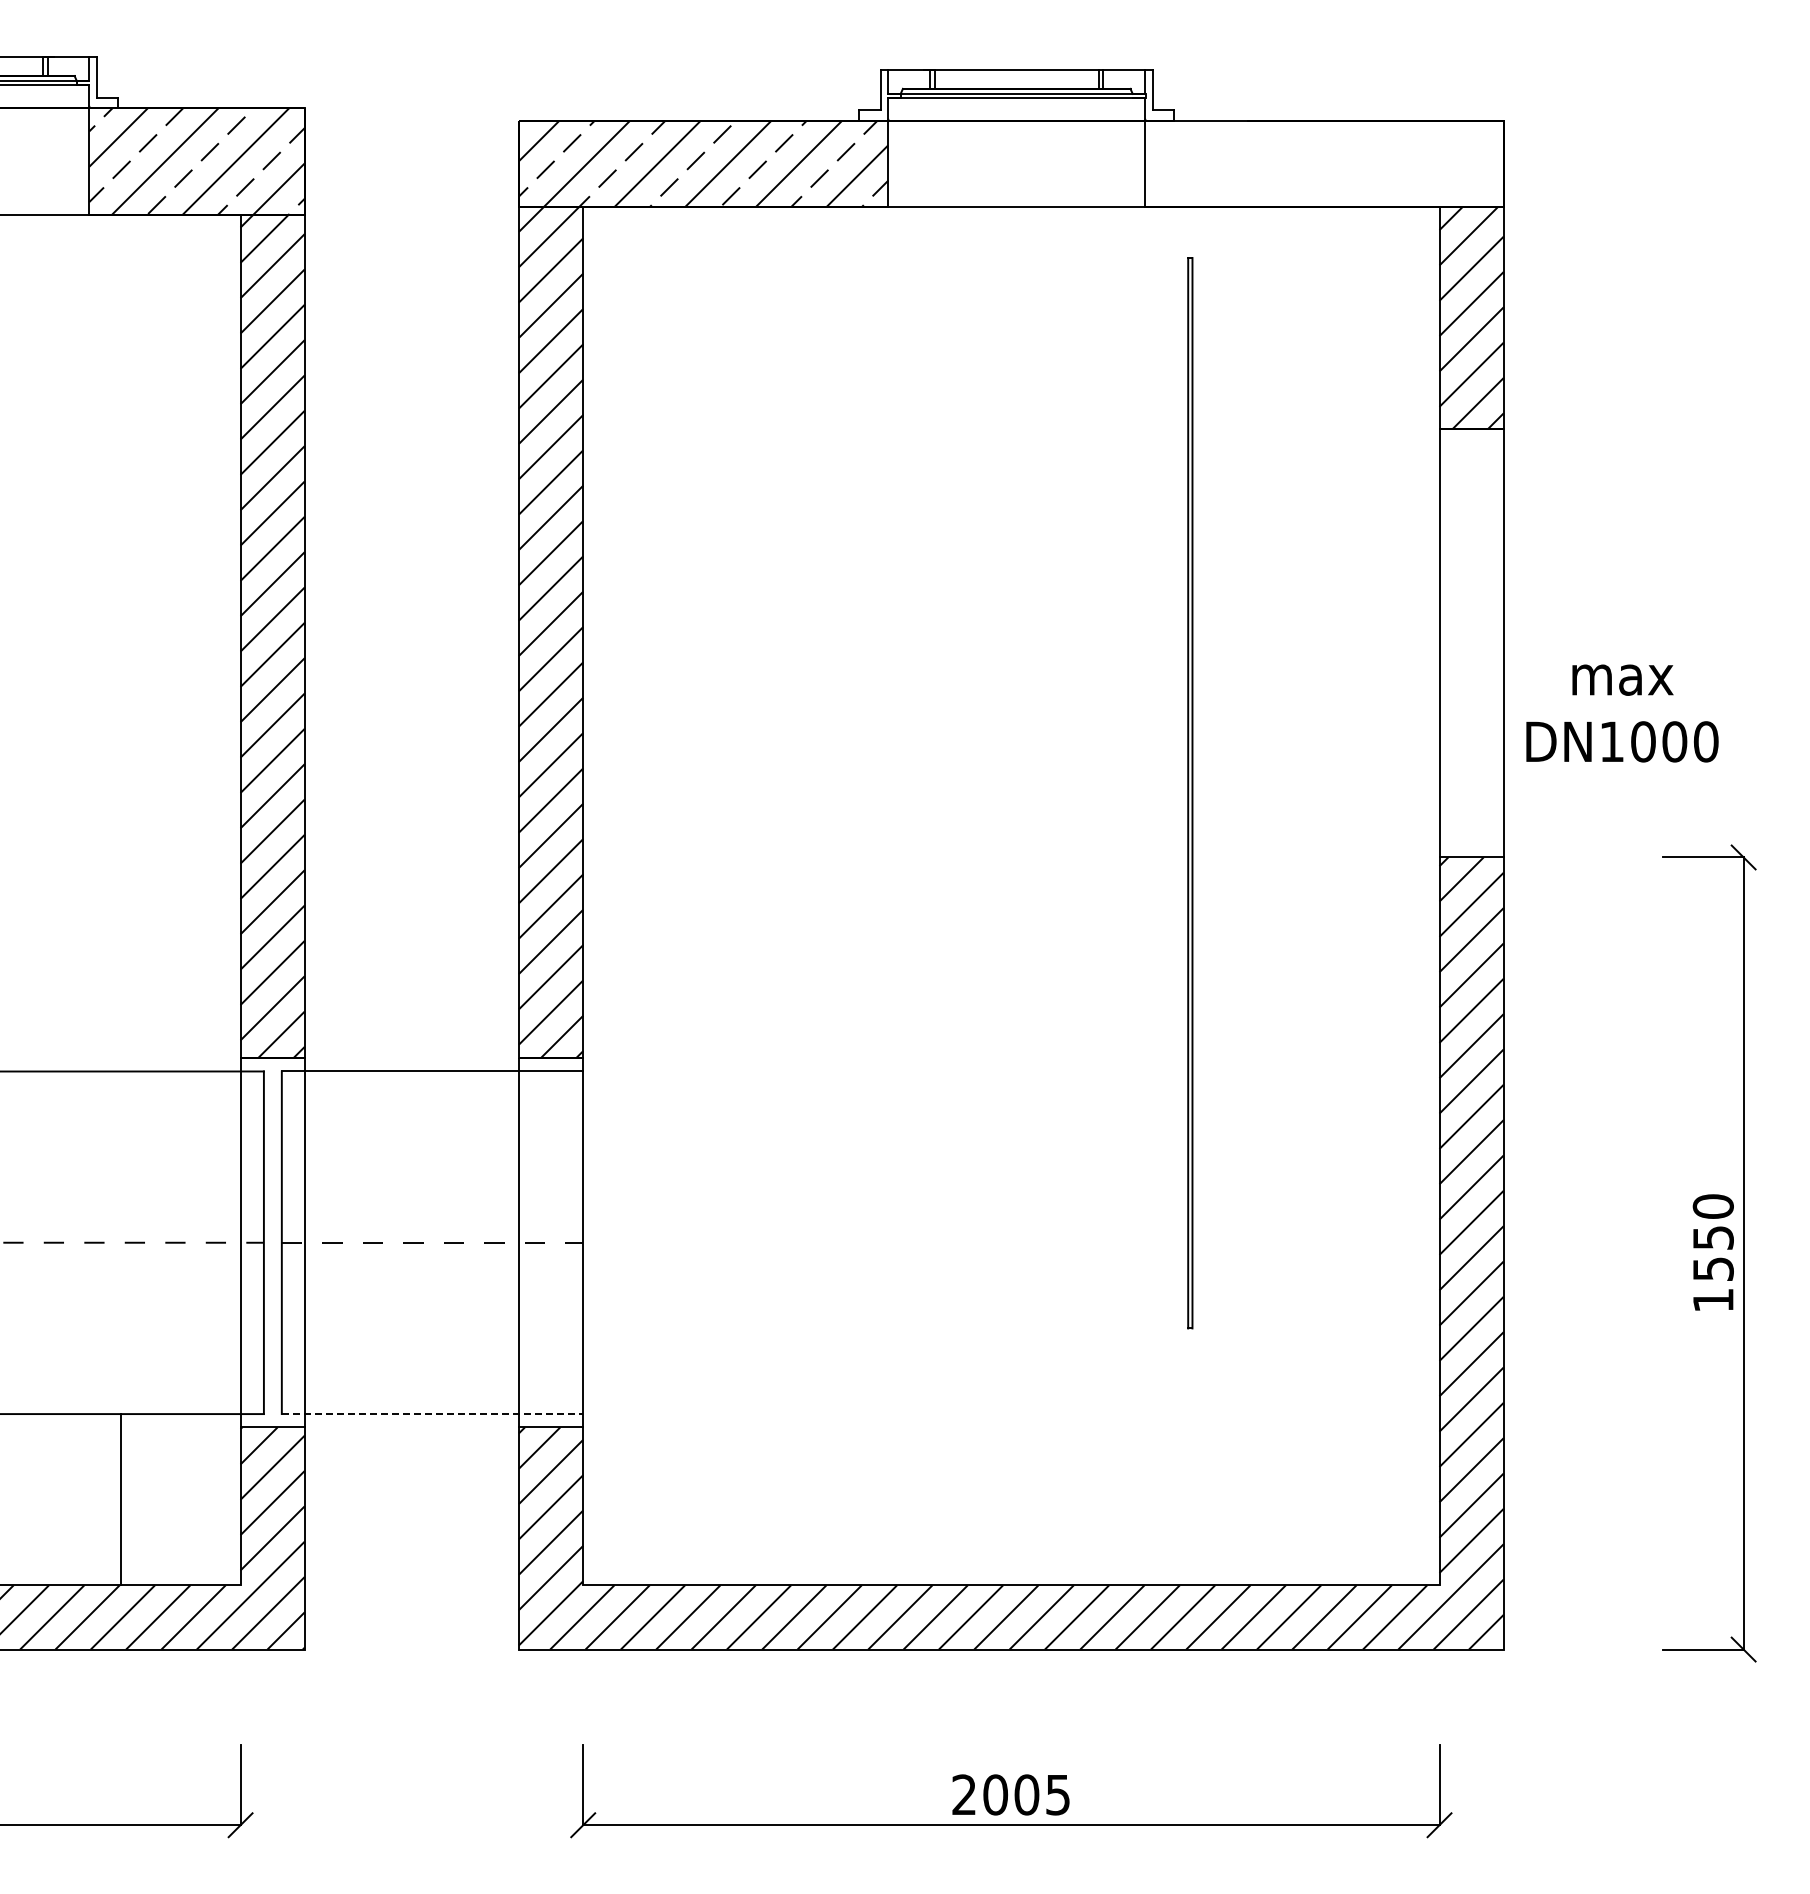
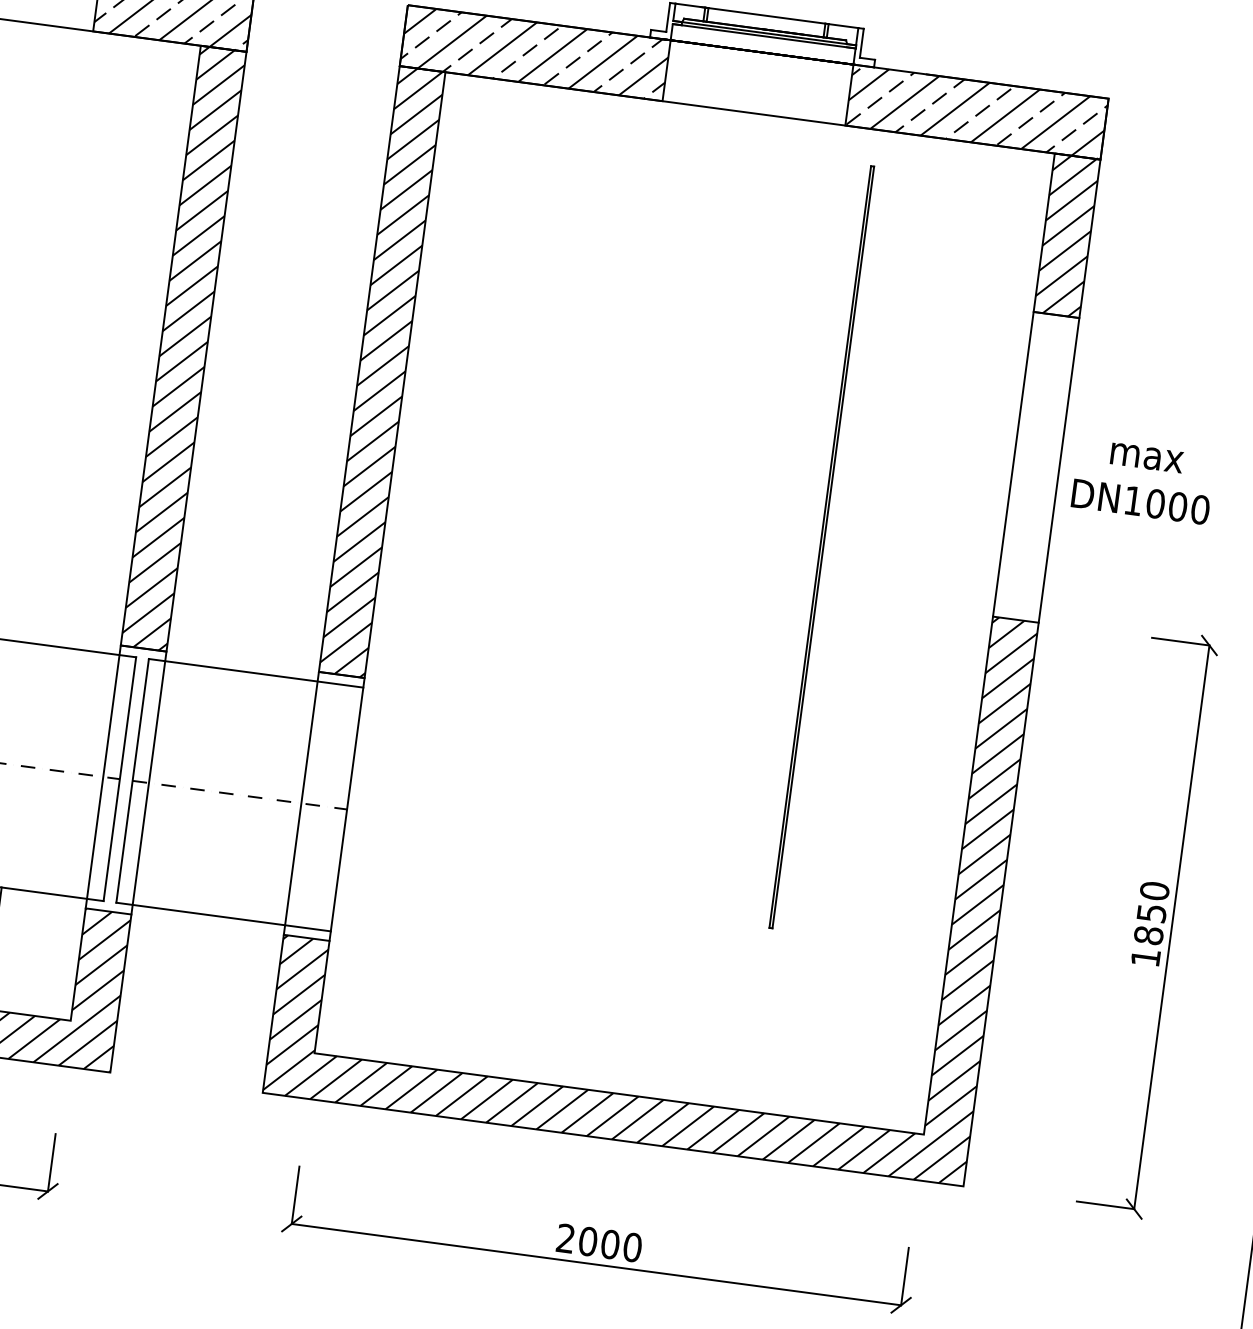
hatch: (1324, 163) -> (977, 111), added
text: (1622, 713) -> (1143, 481), moved
text: (1712, 1268) -> (1148, 935), 1550 -> 1850
line: (432, 1414) -> (223, 917), dashed -> solid
text: (1058, 1794) -> (632, 1247), 2005 -> 2000

